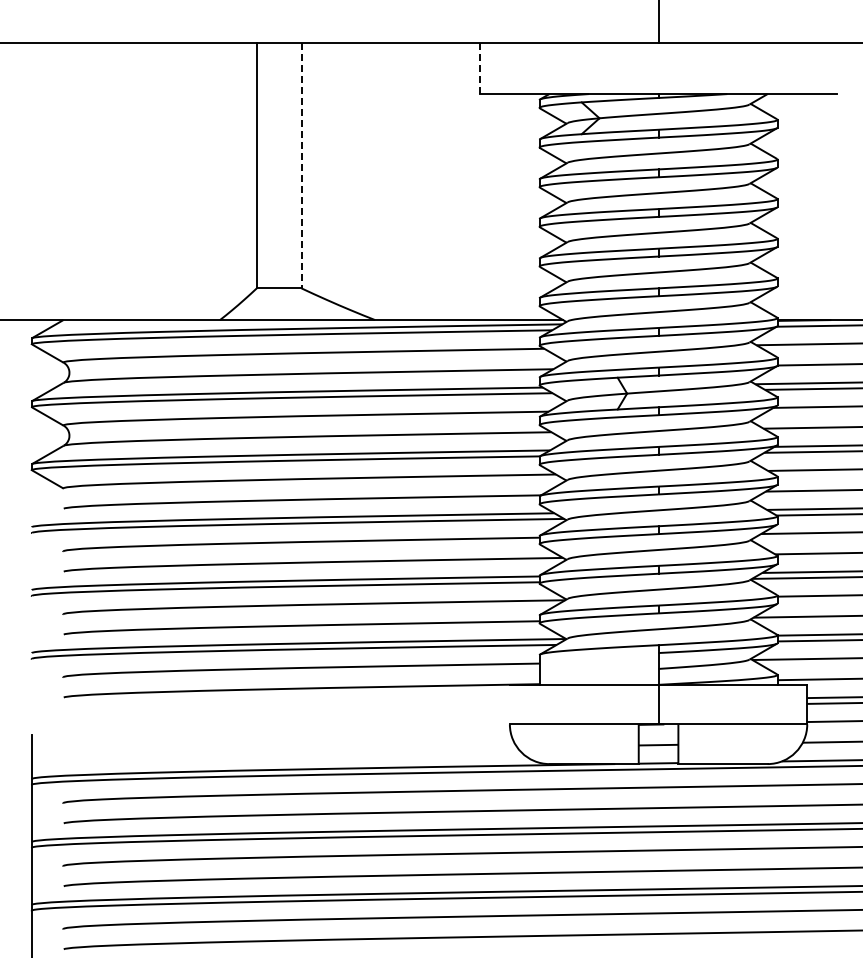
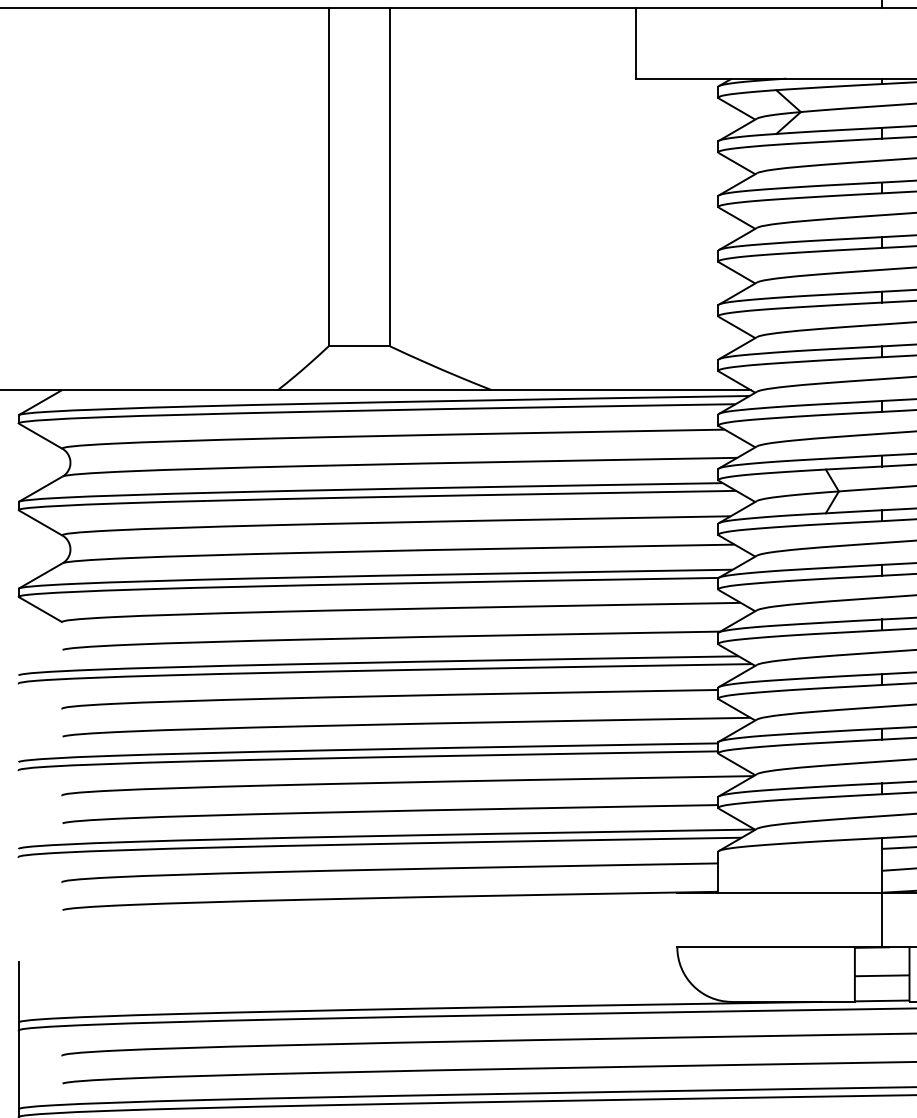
line: (480, 68) -> (636, 43), dashed -> solid
line: (301, 165) -> (390, 177), dashed -> solid

